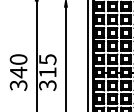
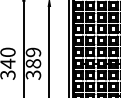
text: (47, 65) -> (33, 57), 315 -> 389

